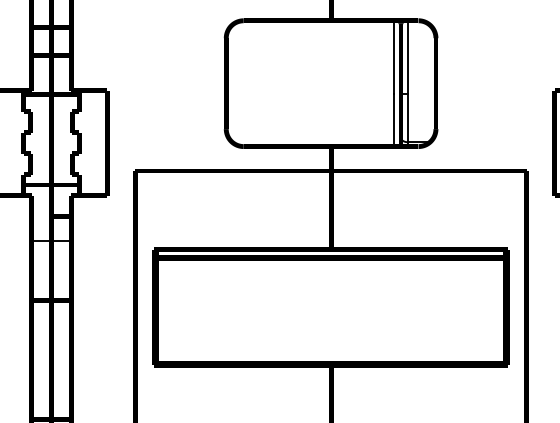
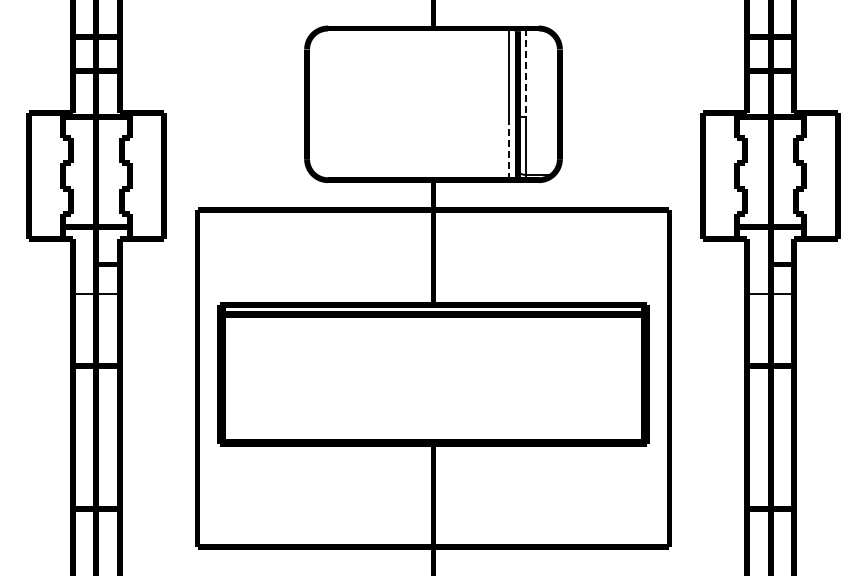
line: (408, 58) -> (526, 73), solid -> dashed
line: (394, 120) -> (509, 148), solid -> dashed

